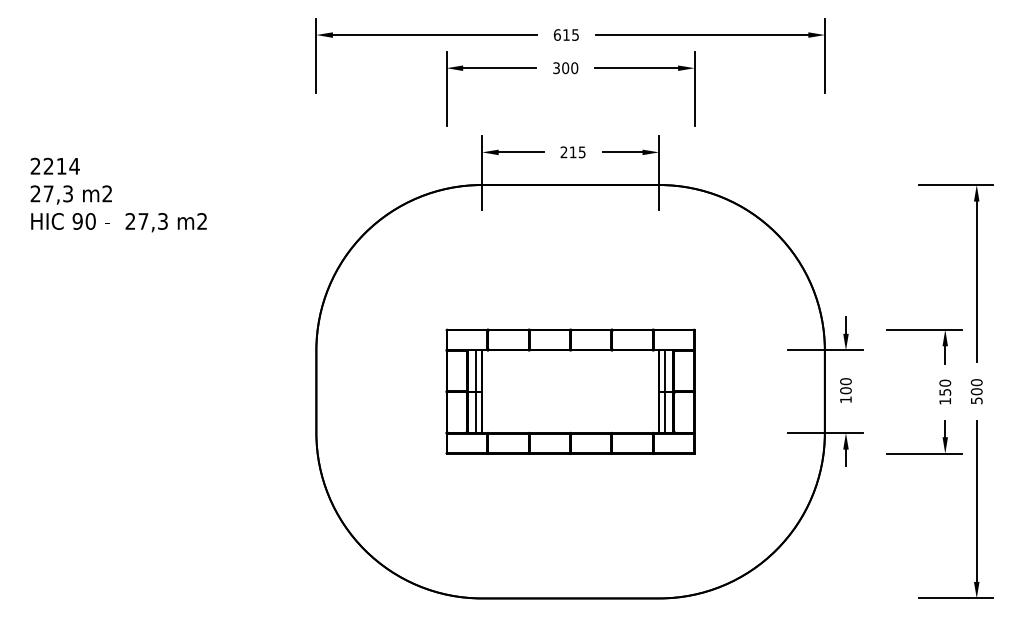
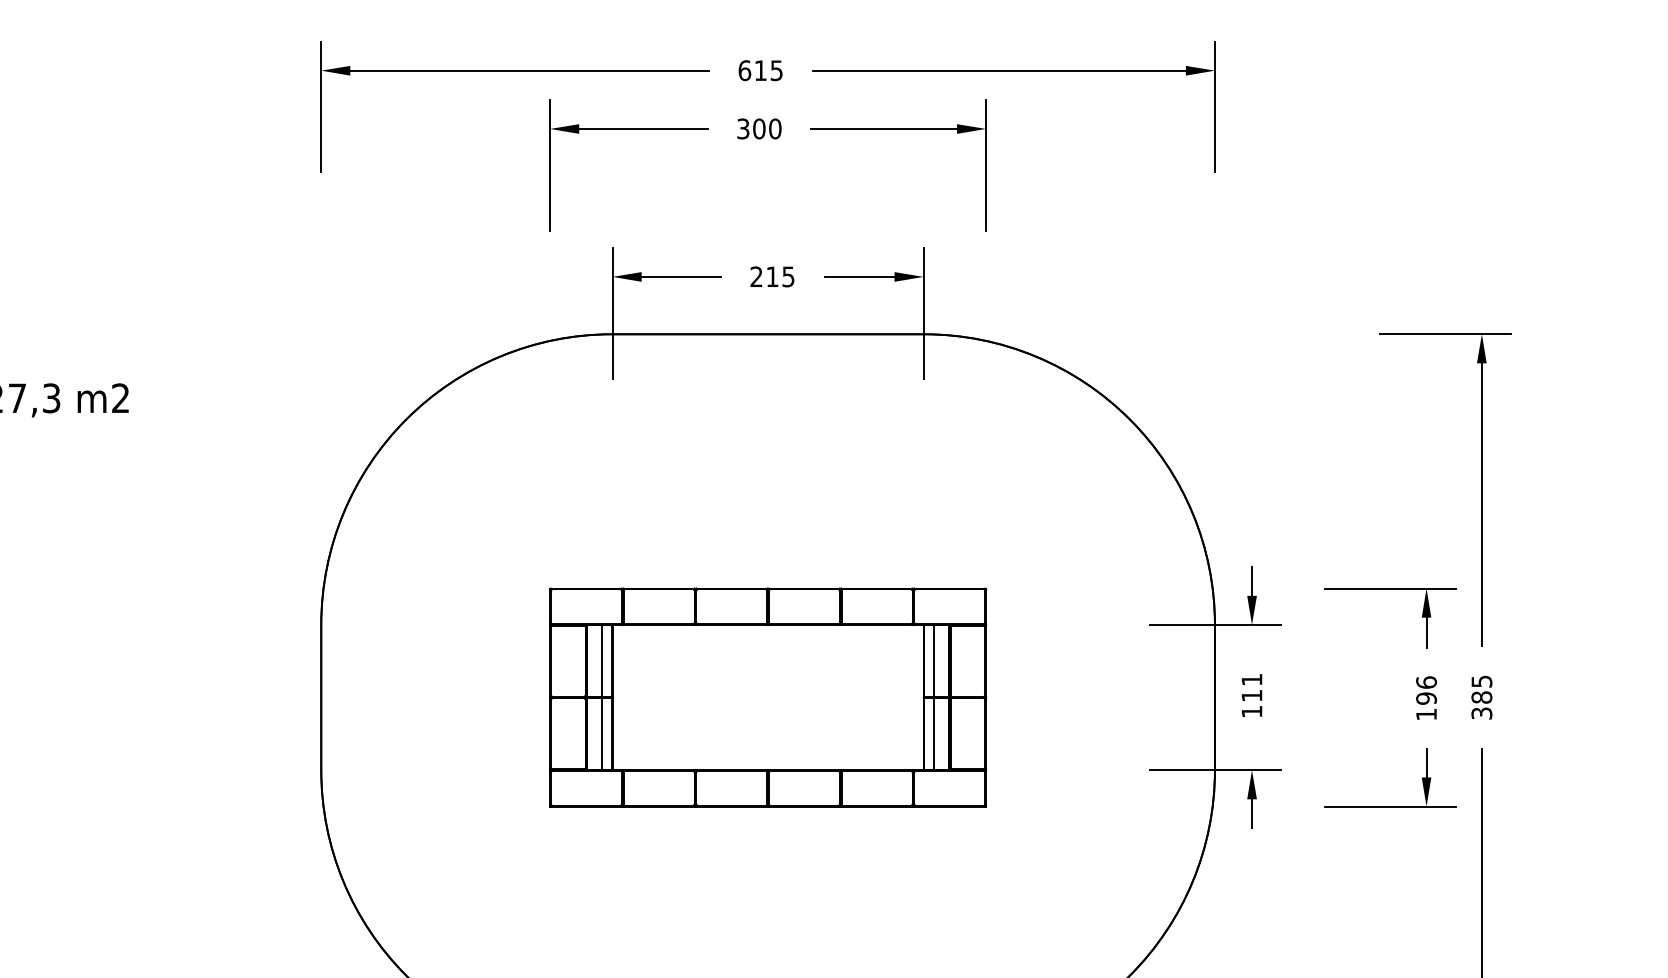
text: (845, 386) -> (1251, 688), 100 -> 111
text: (944, 387) -> (1425, 690), 150 -> 196
text: (976, 391) -> (1481, 697), 500 -> 385

